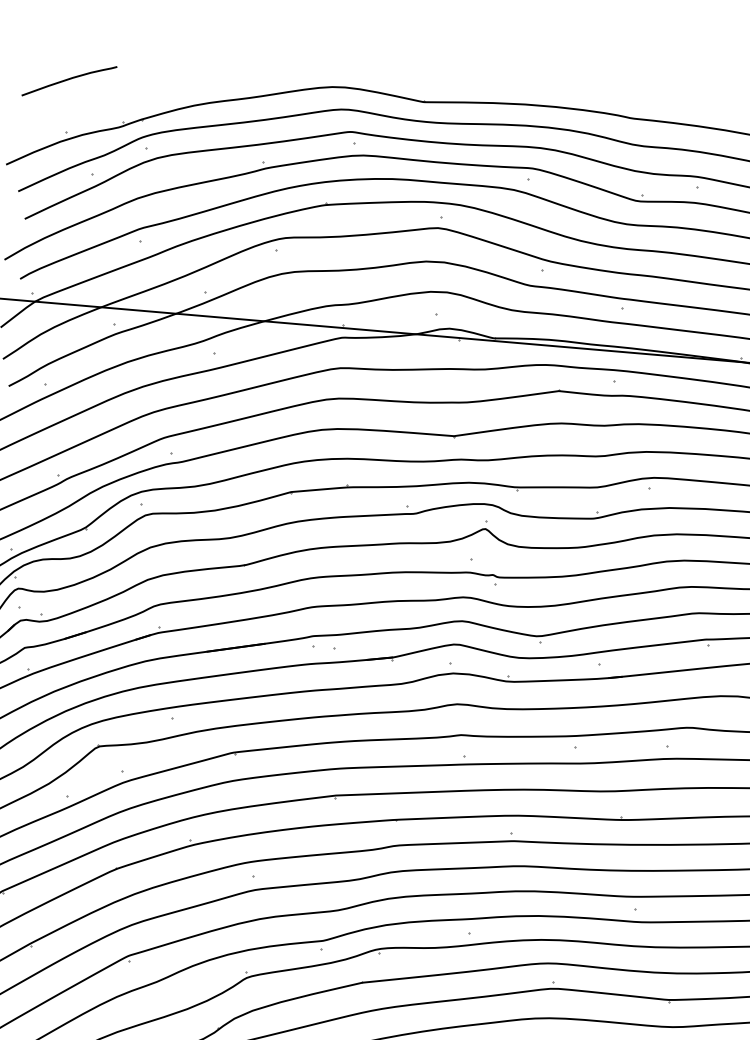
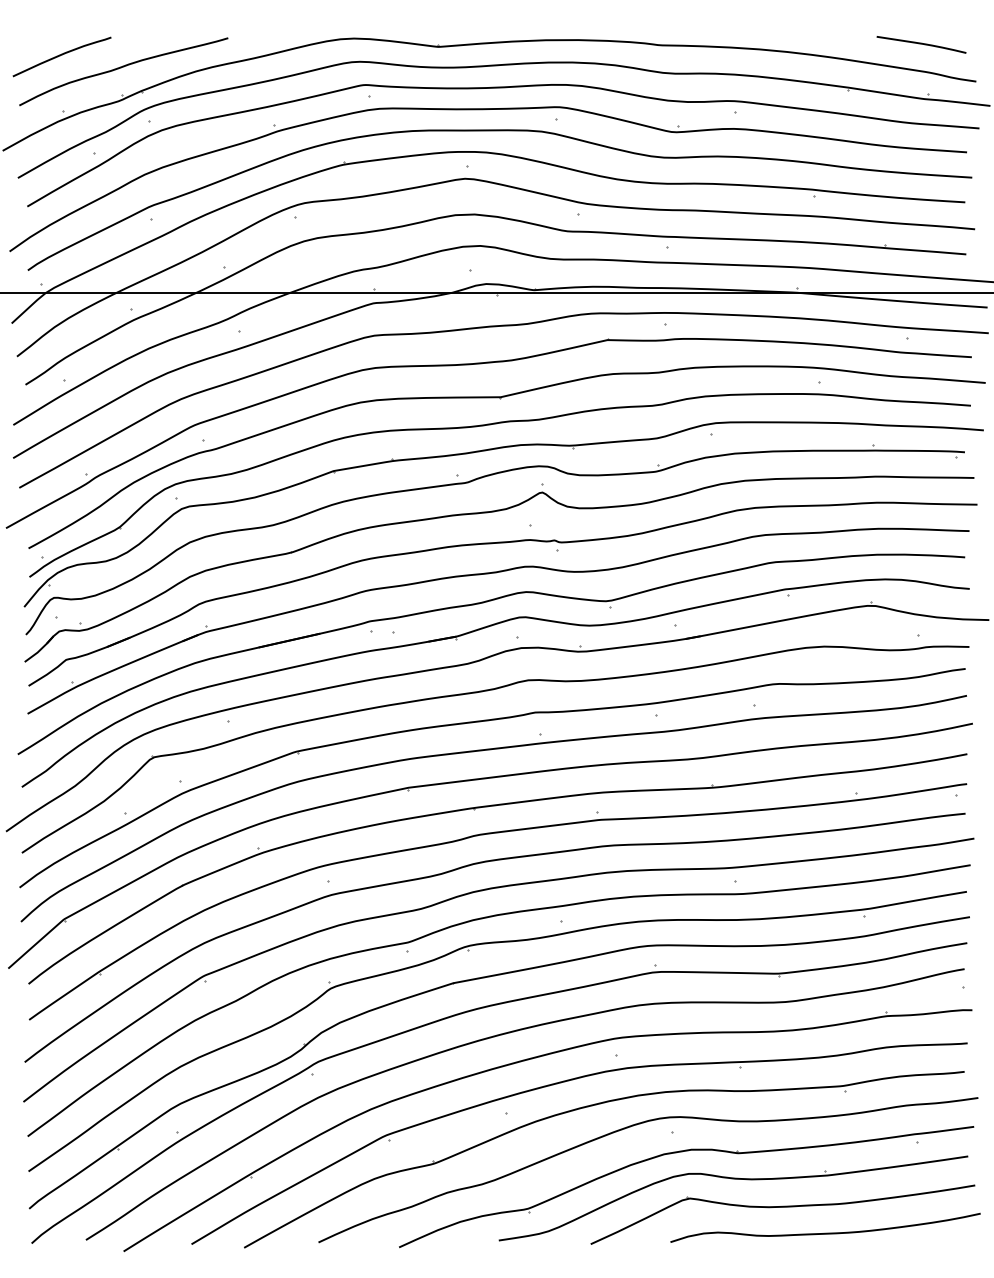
curve: (124, 96) -> (121, 68), added

